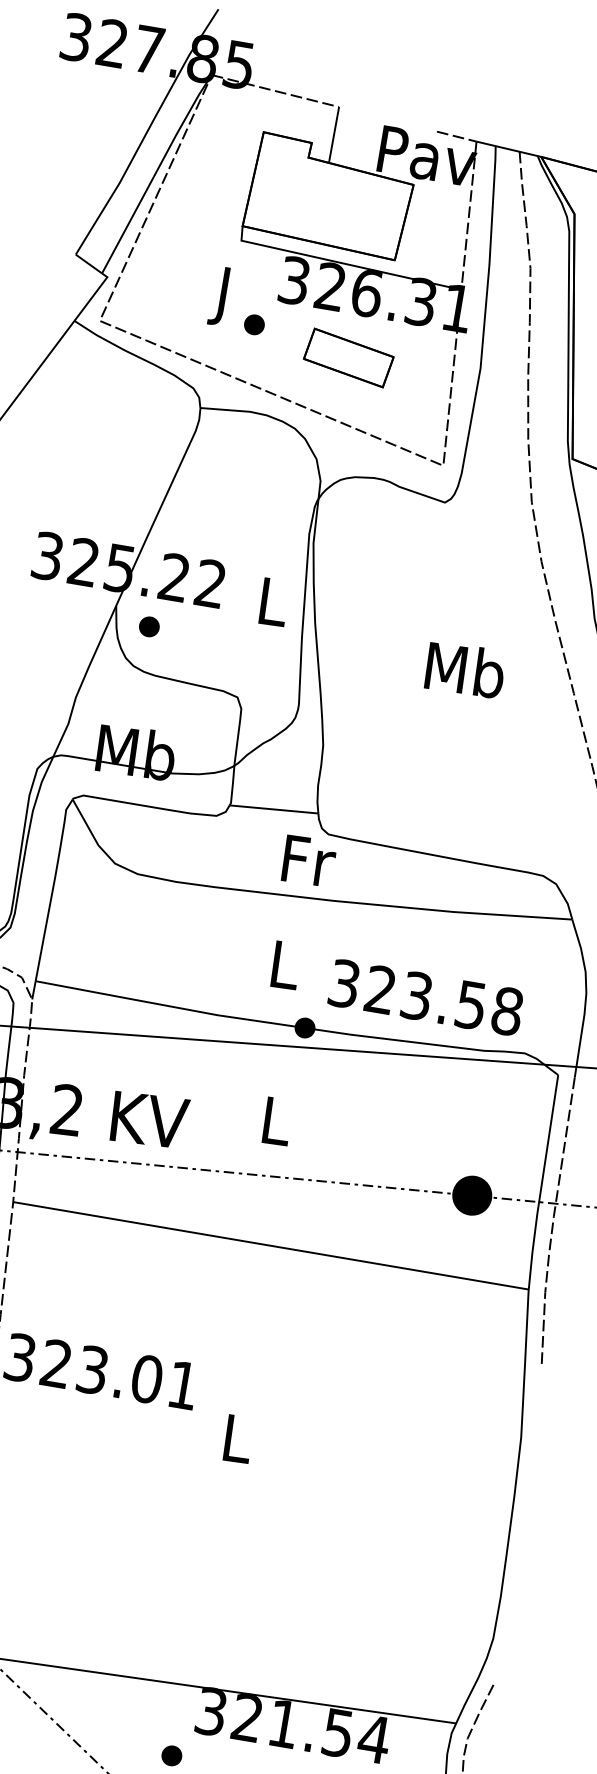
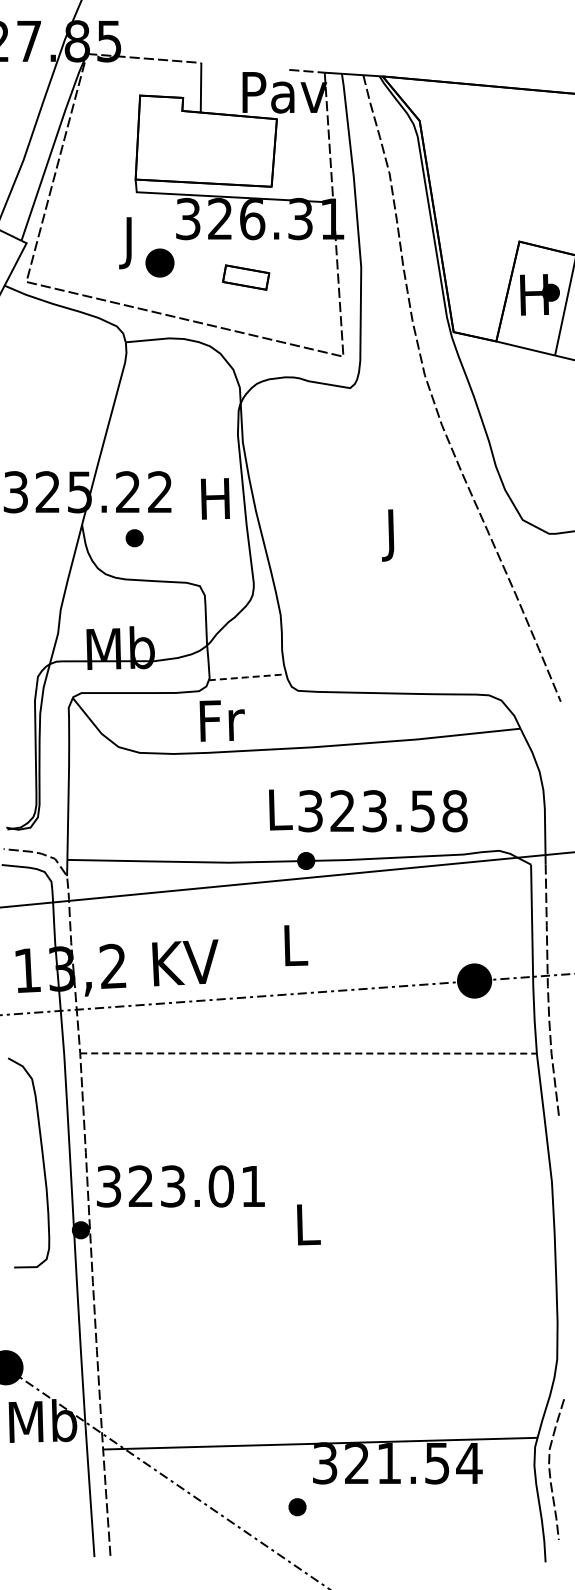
part: (254, 324) -> (160, 262), size x1.6
part: (347, 357) -> (245, 277), size x0.6
text: (270, 601) -> (214, 498), L -> H
part: (149, 627) -> (134, 538), moved
text: (463, 675) -> (391, 534), Mb -> J
line: (273, 809) -> (247, 677), solid -> dashed
text: (308, 860) -> (221, 720), moved
text: (425, 997) -> (382, 811), moved
line: (270, 1245) -> (308, 1053), solid -> dashed

